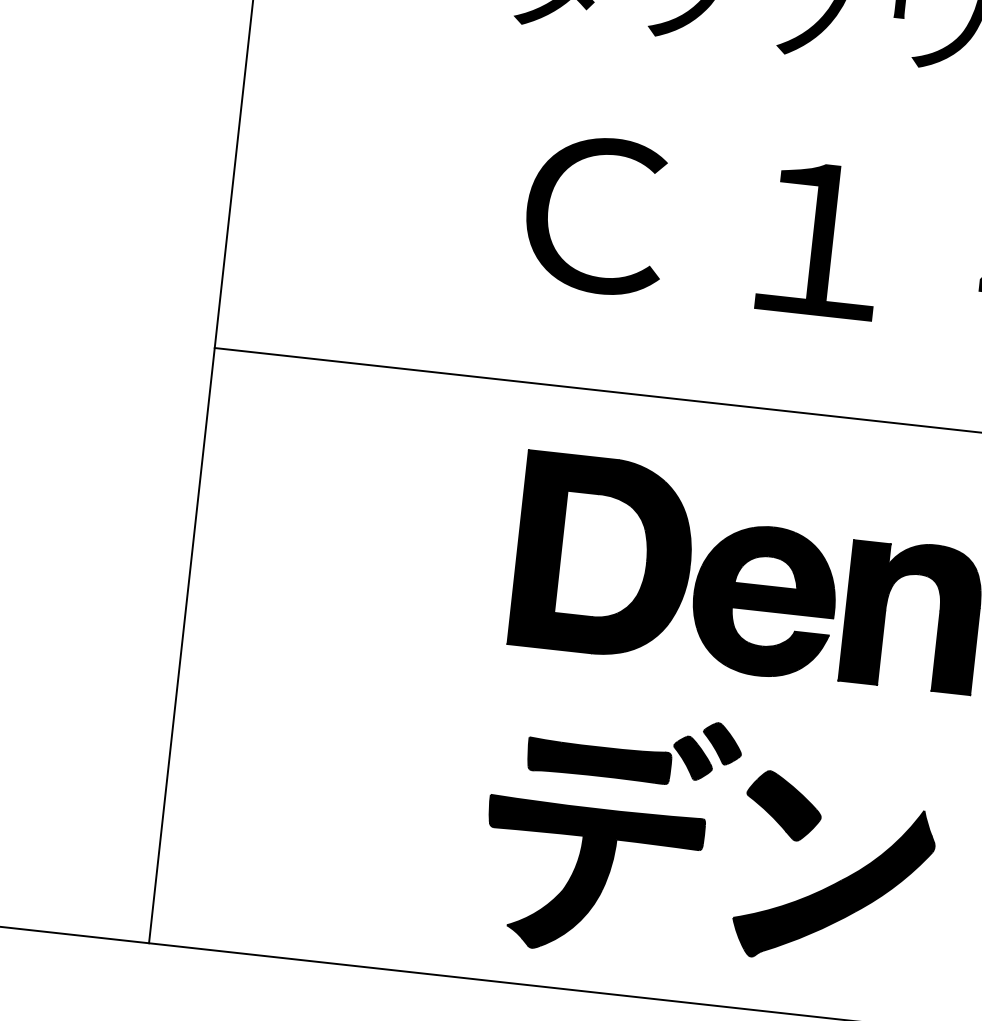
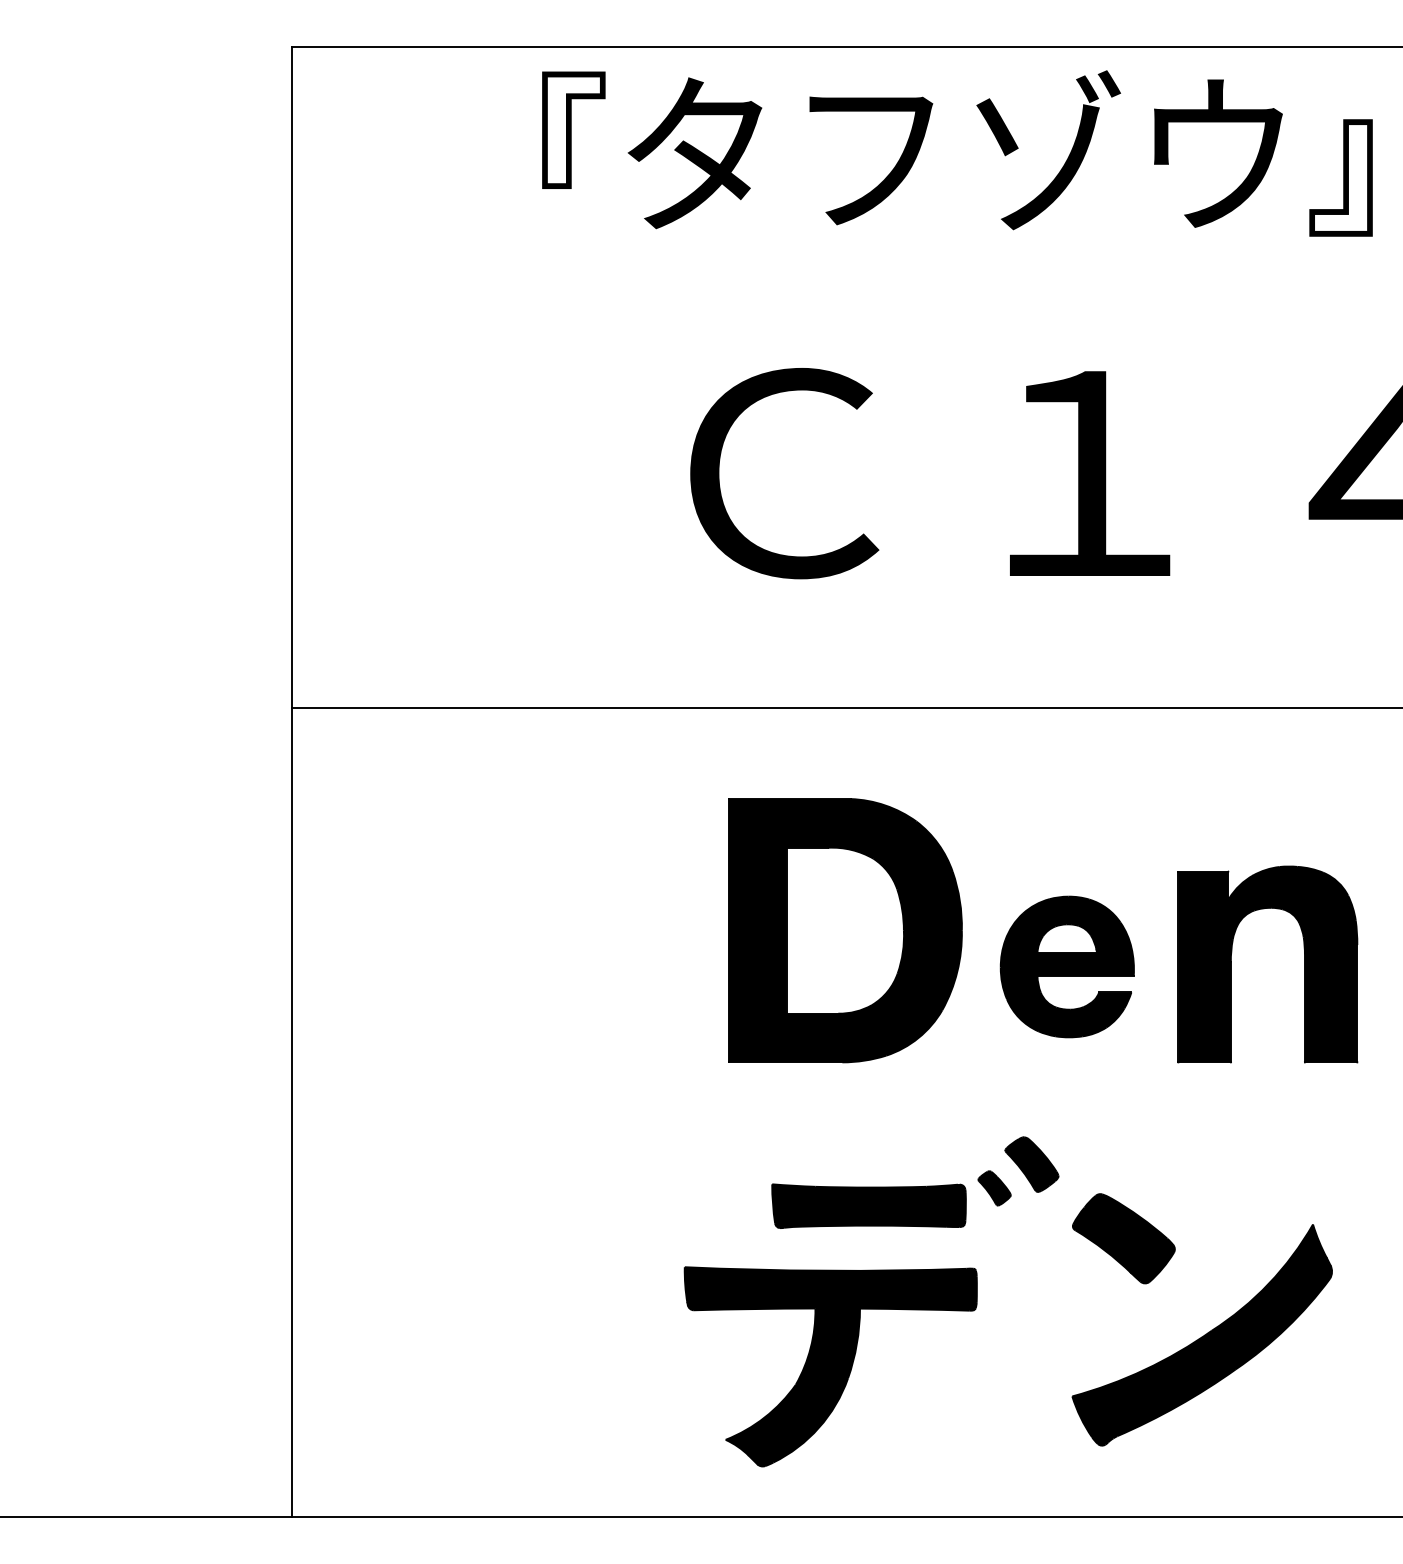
part: (764, 600) -> (1067, 966), size x0.7
part: (692, 758) -> (994, 1188), size x0.6
part: (590, 879) -> (830, 1366), moved

